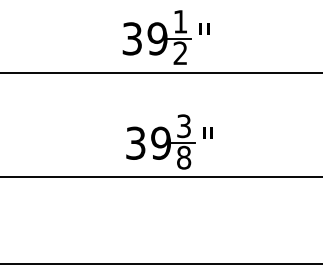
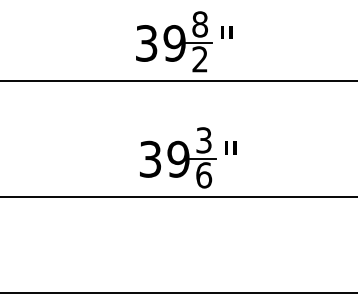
text: (179, 21) -> (199, 24), 1 -> 8
text: (184, 157) -> (204, 175), 8 -> 6

